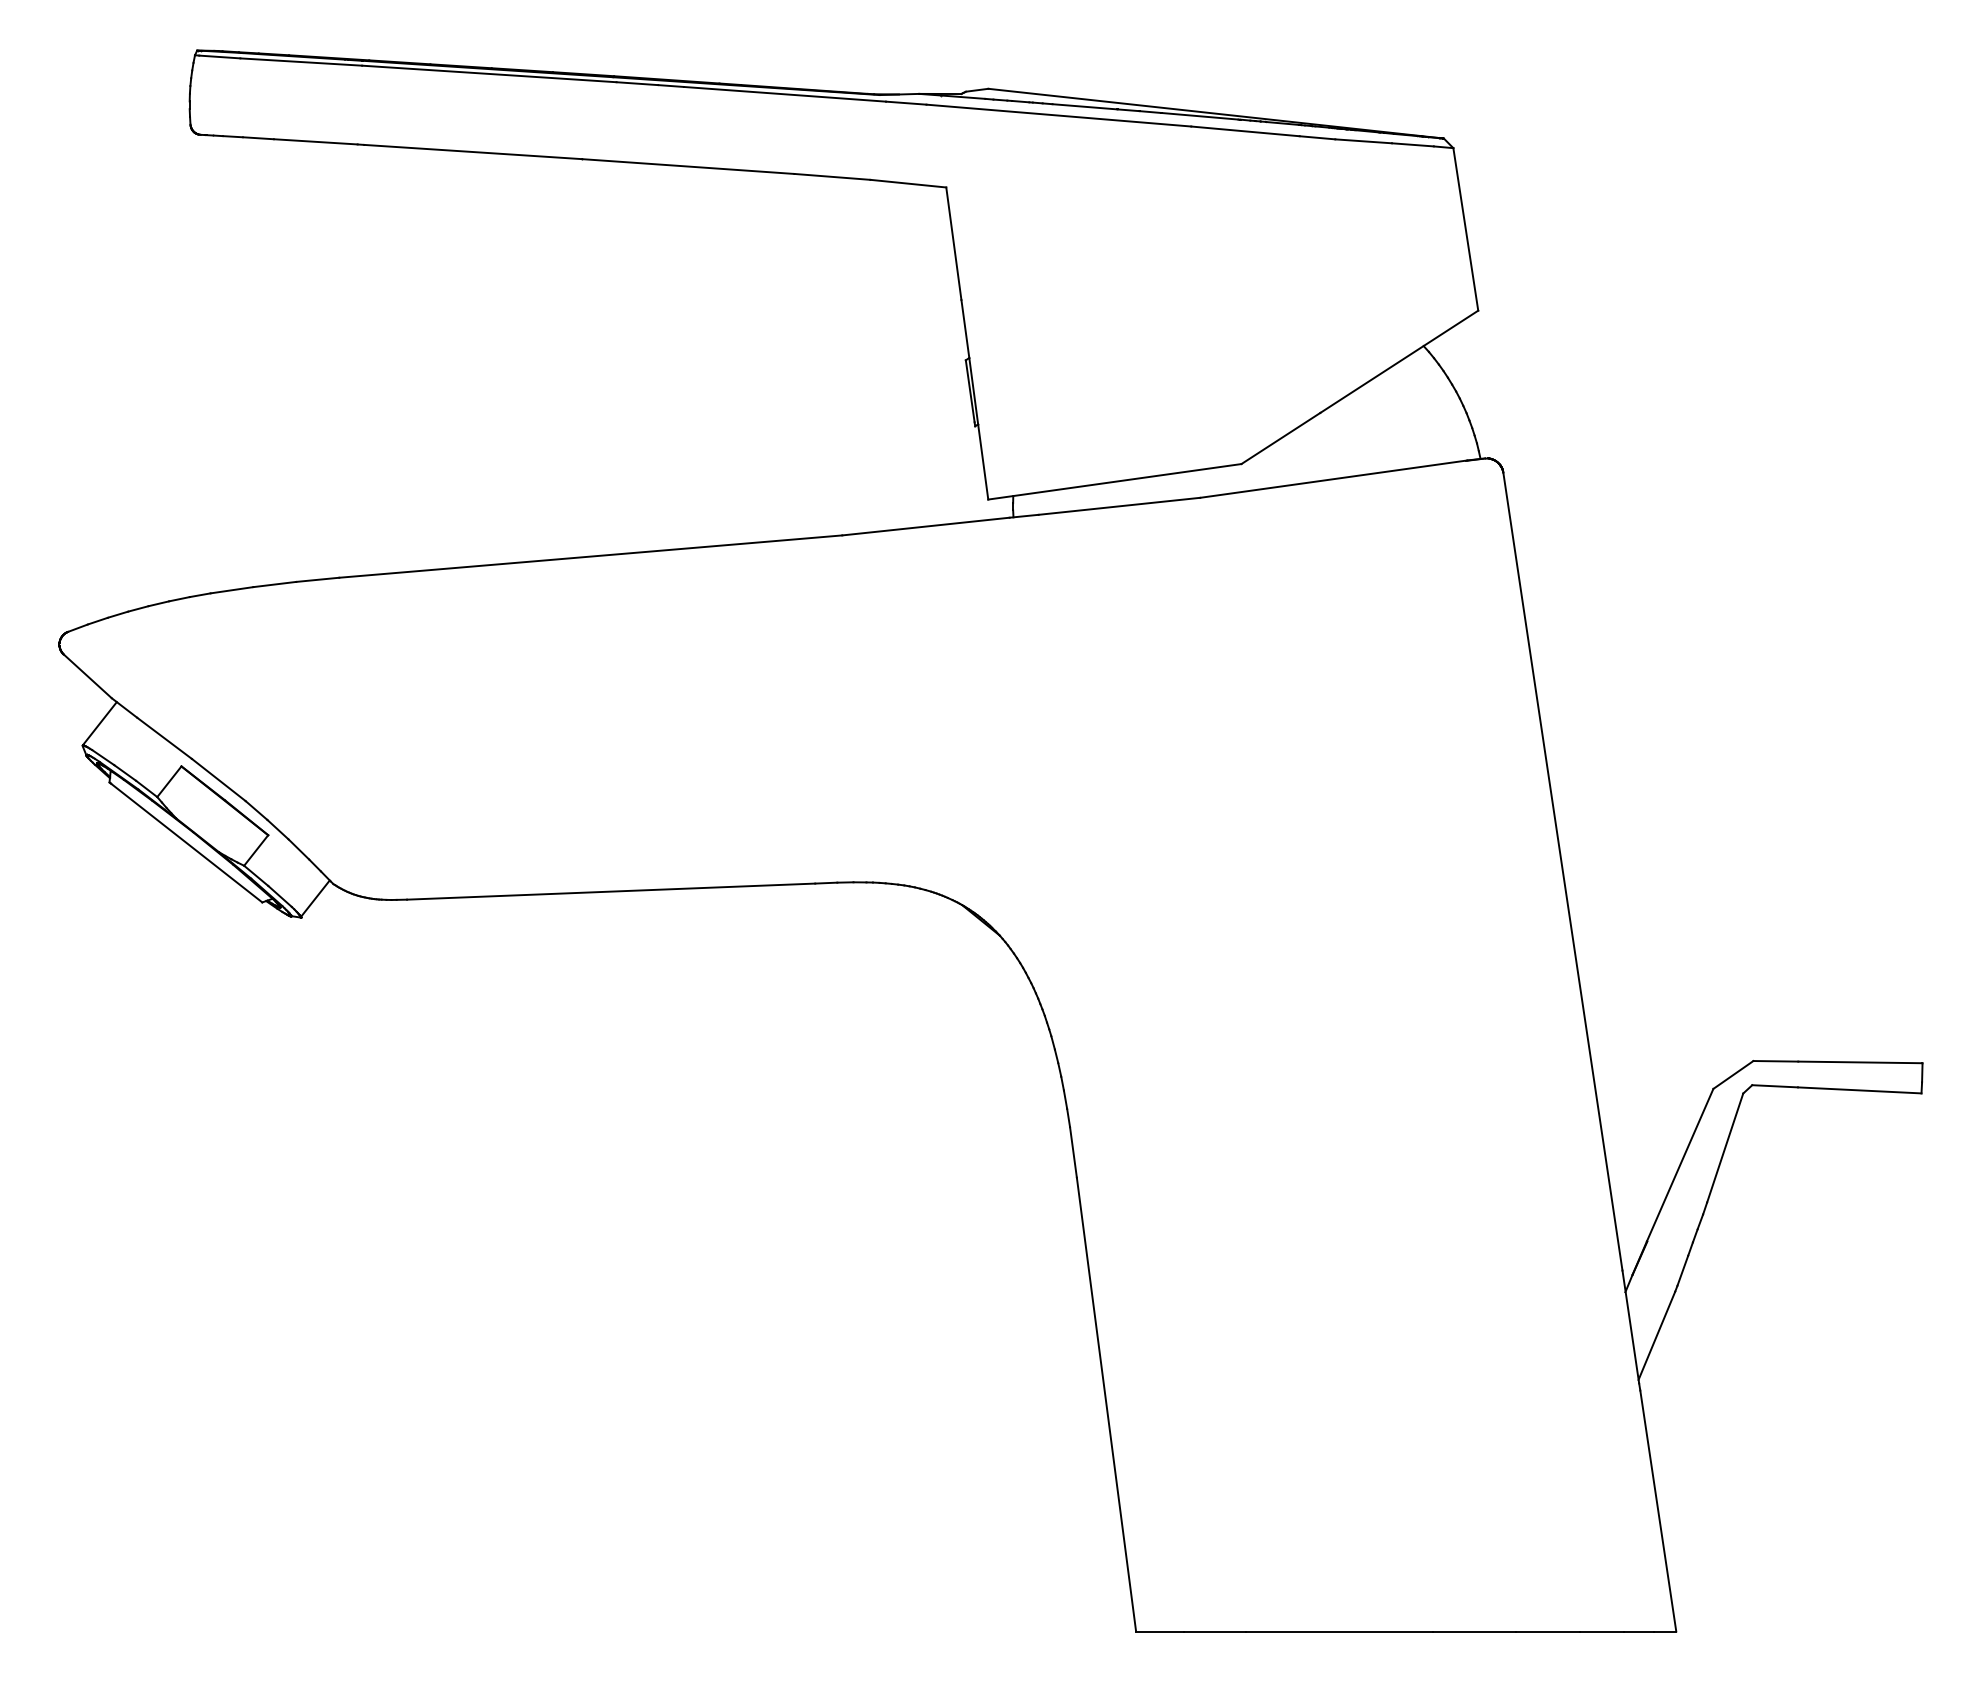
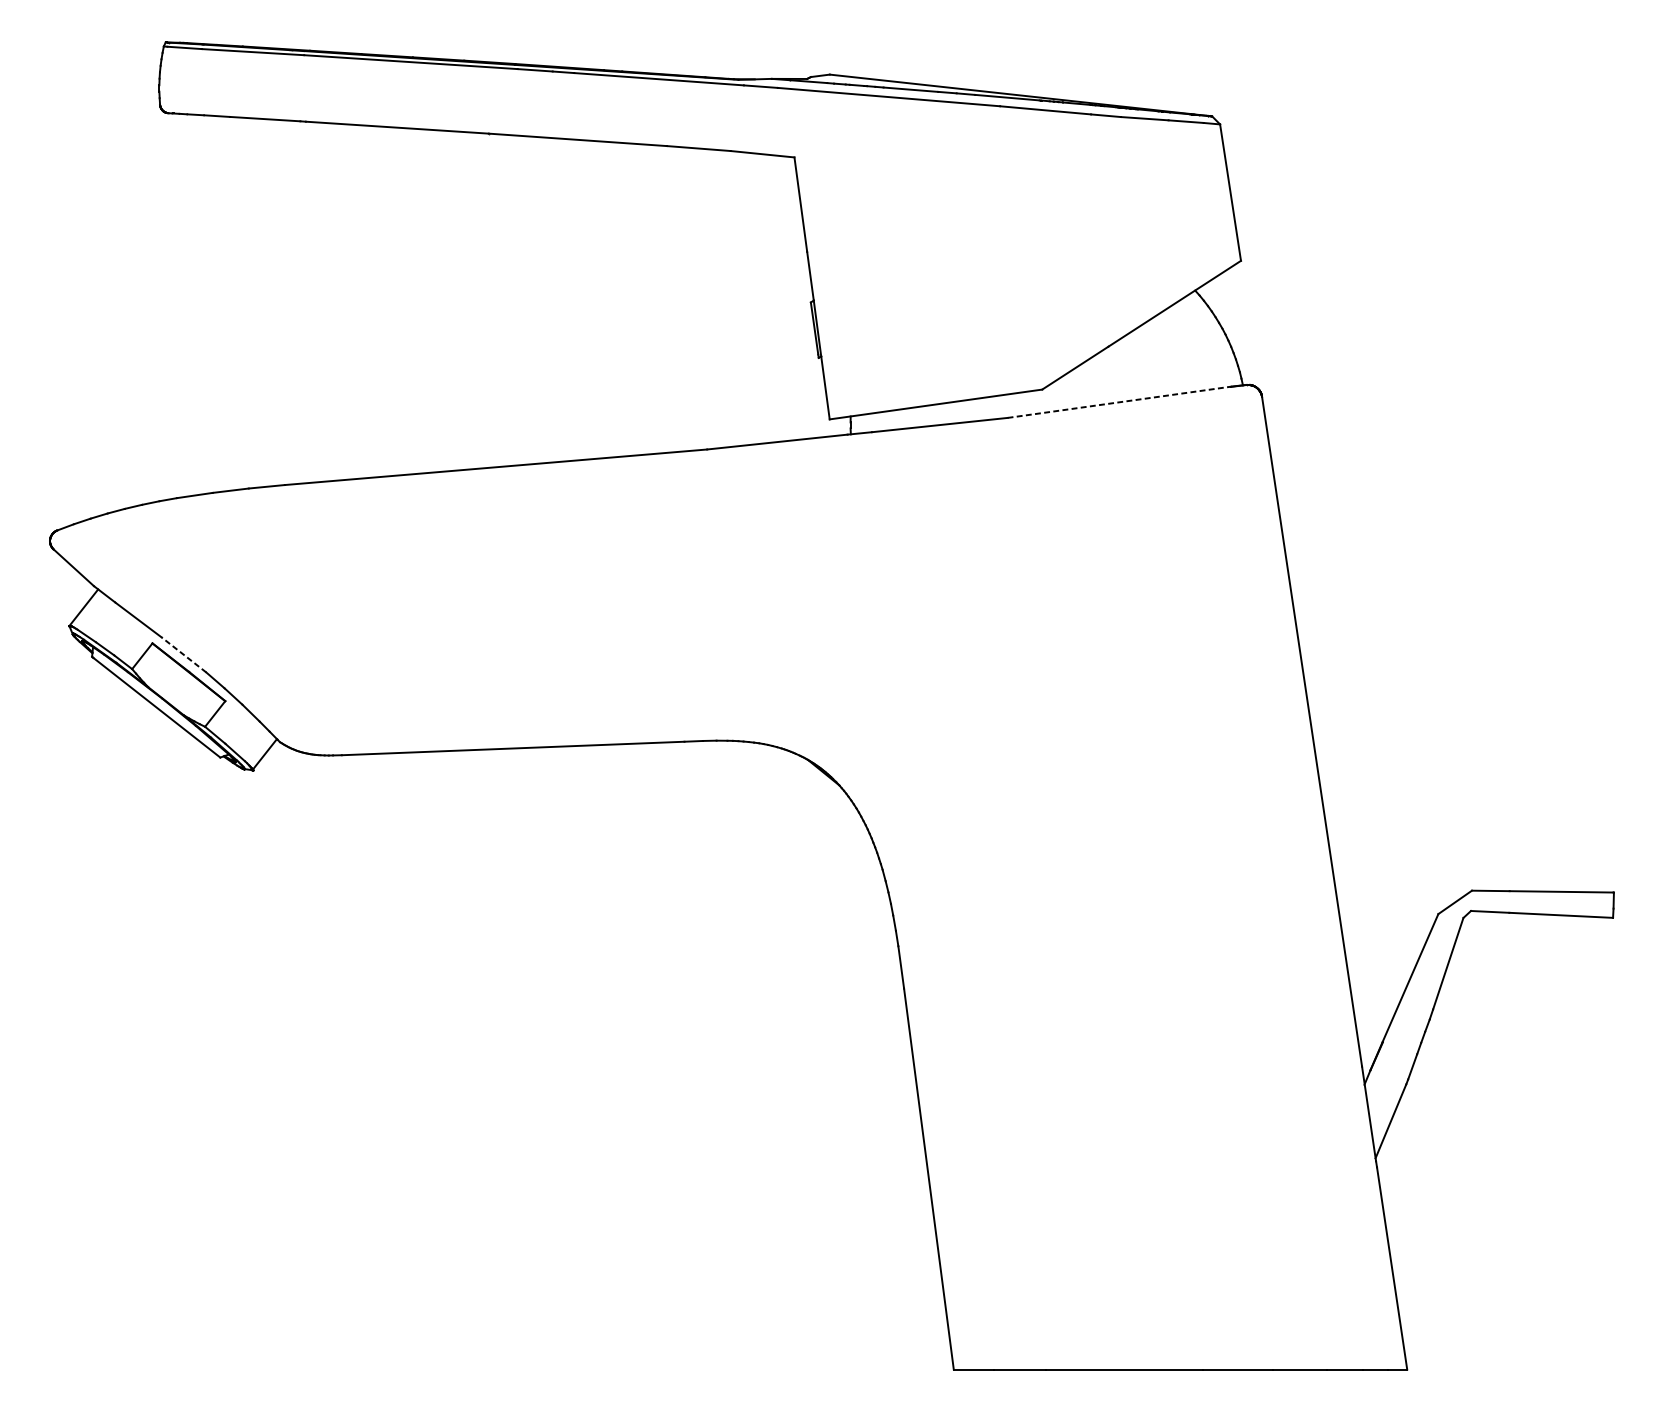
line: (1333, 479) -> (1119, 402), solid -> dashed
line: (218, 779) -> (183, 654), solid -> dashed

